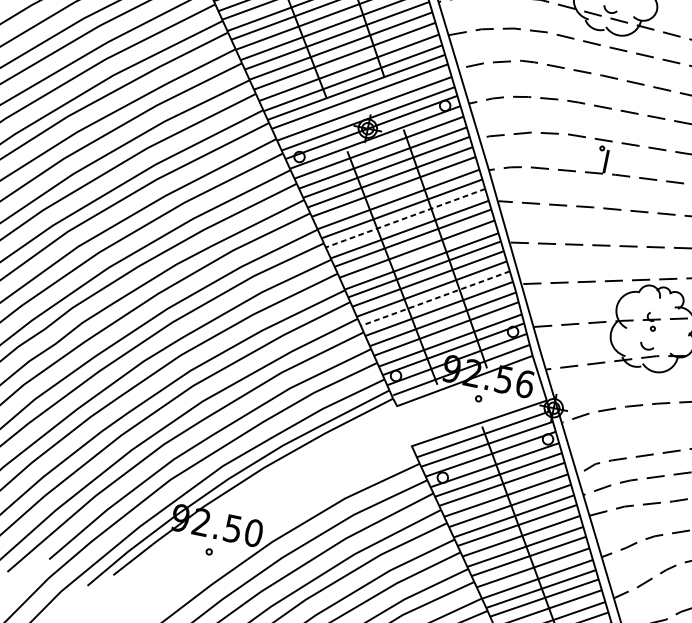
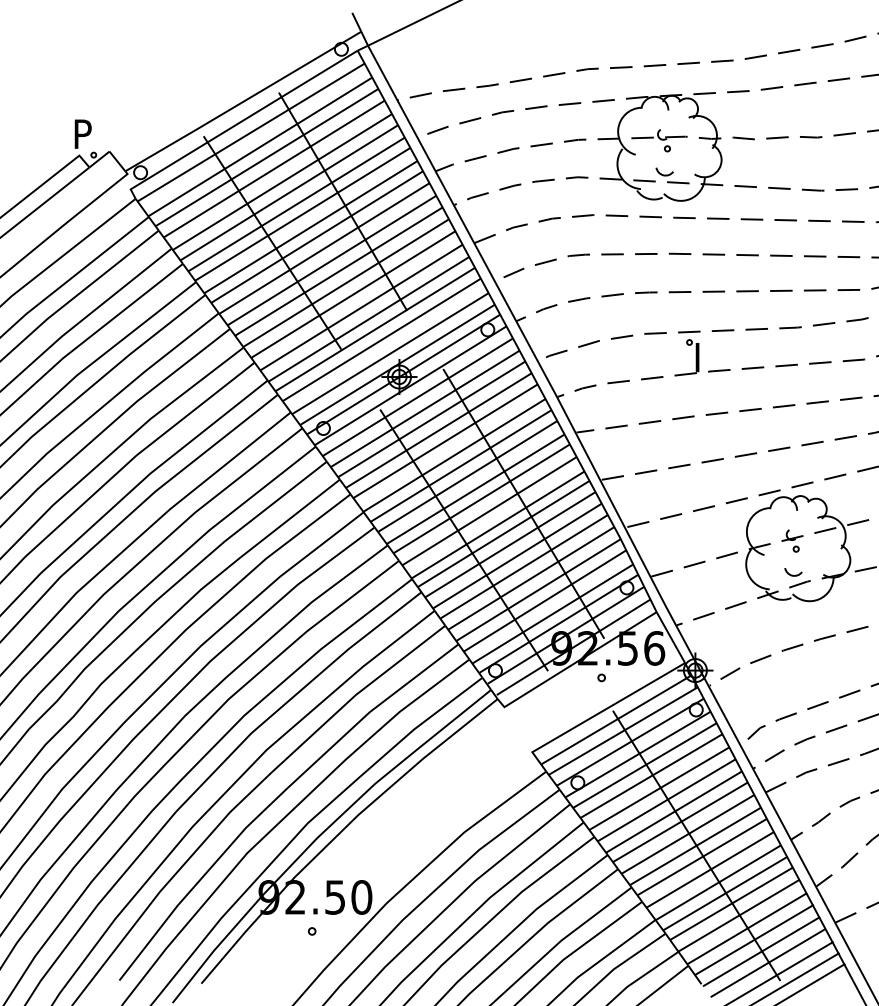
line: (405, 218) -> (467, 476), dashed -> solid
line: (435, 298) -> (523, 566), dashed -> solid

